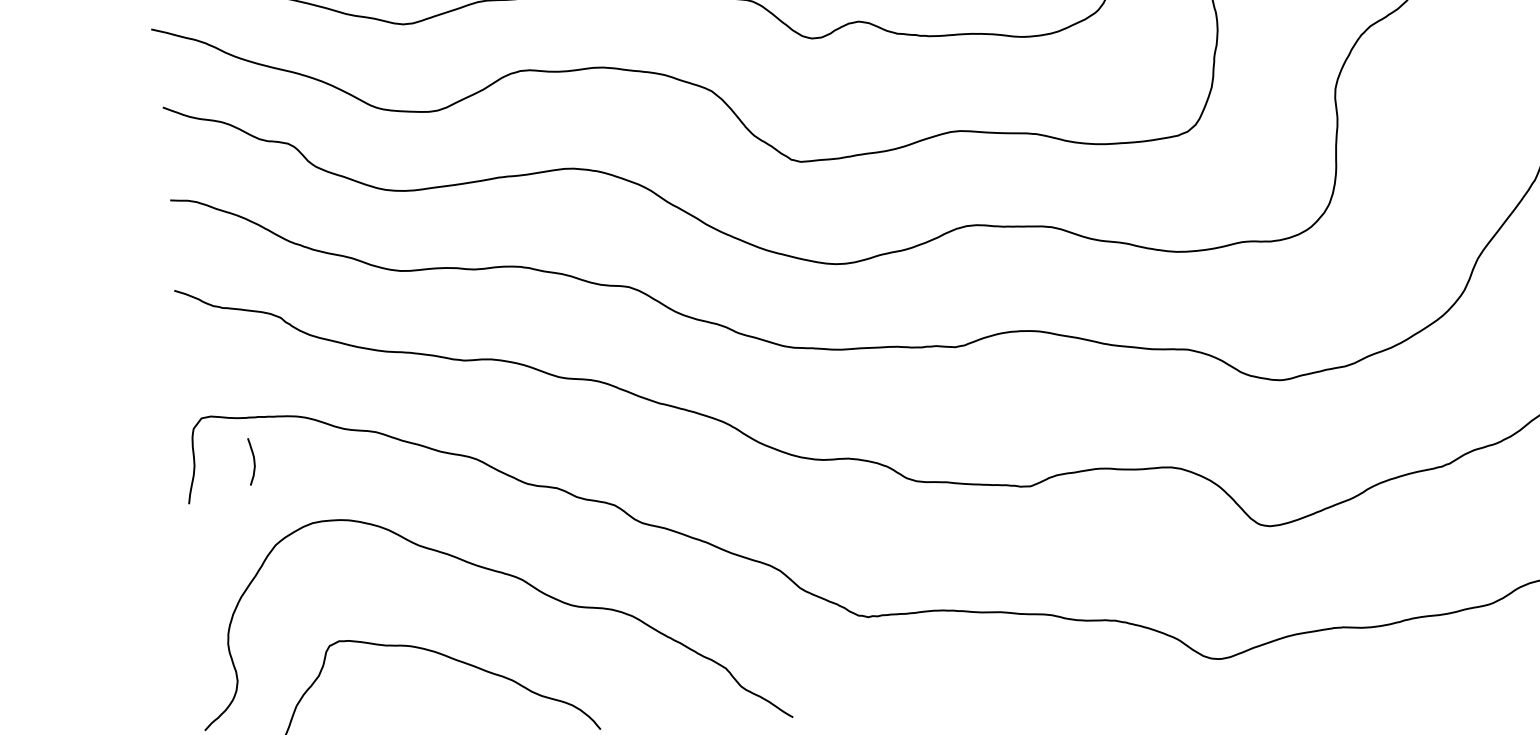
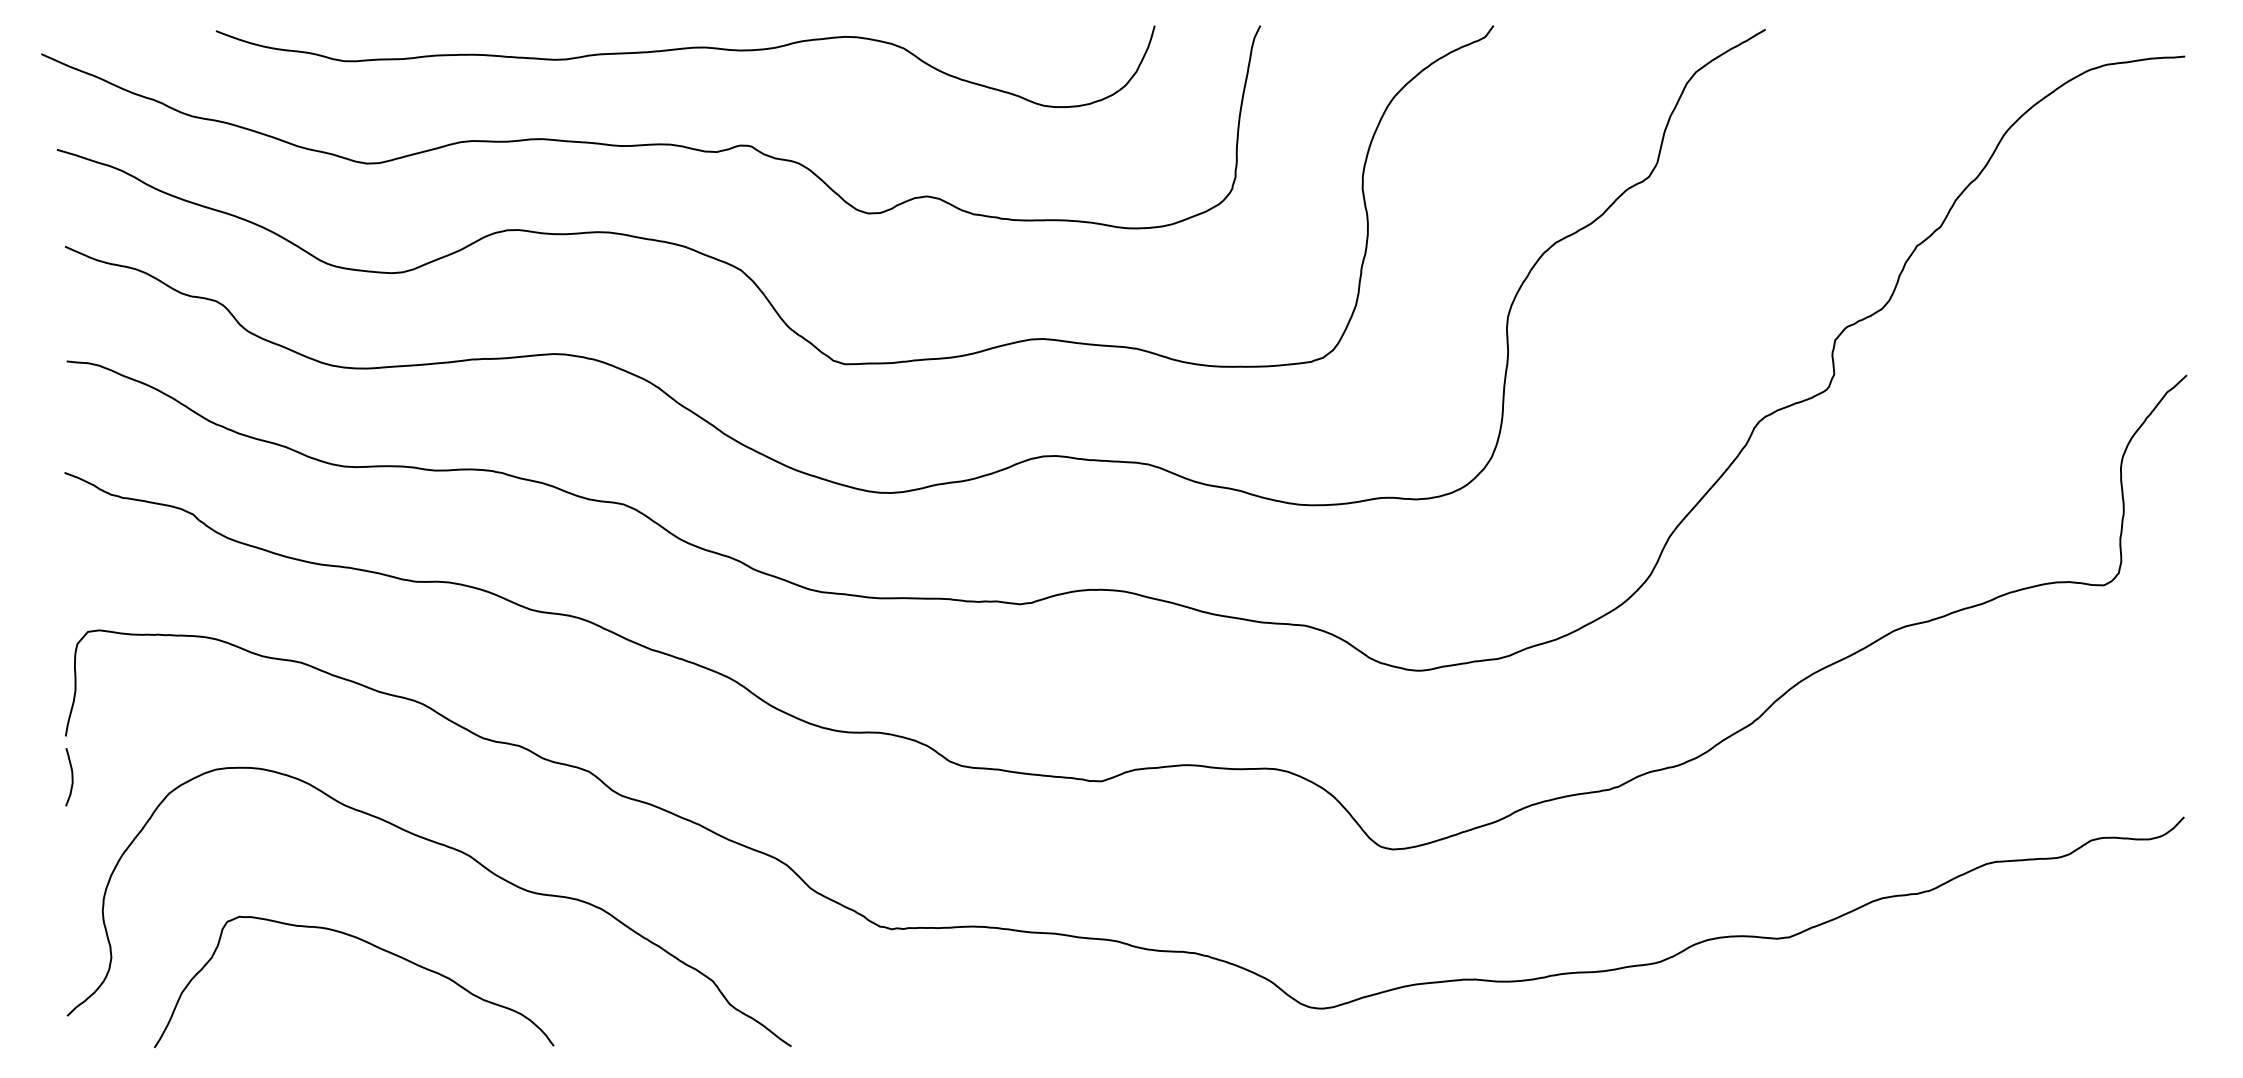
curve: (253, 461) -> (71, 777), moved

